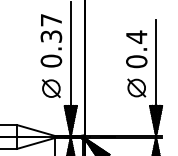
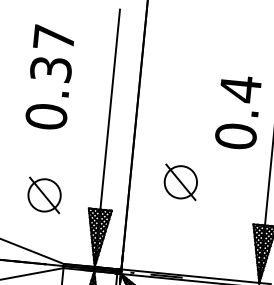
text: (51, 40) -> (50, 76), moved
part: (136, 87) -> (180, 181), moved
part: (51, 88) -> (44, 195), moved

